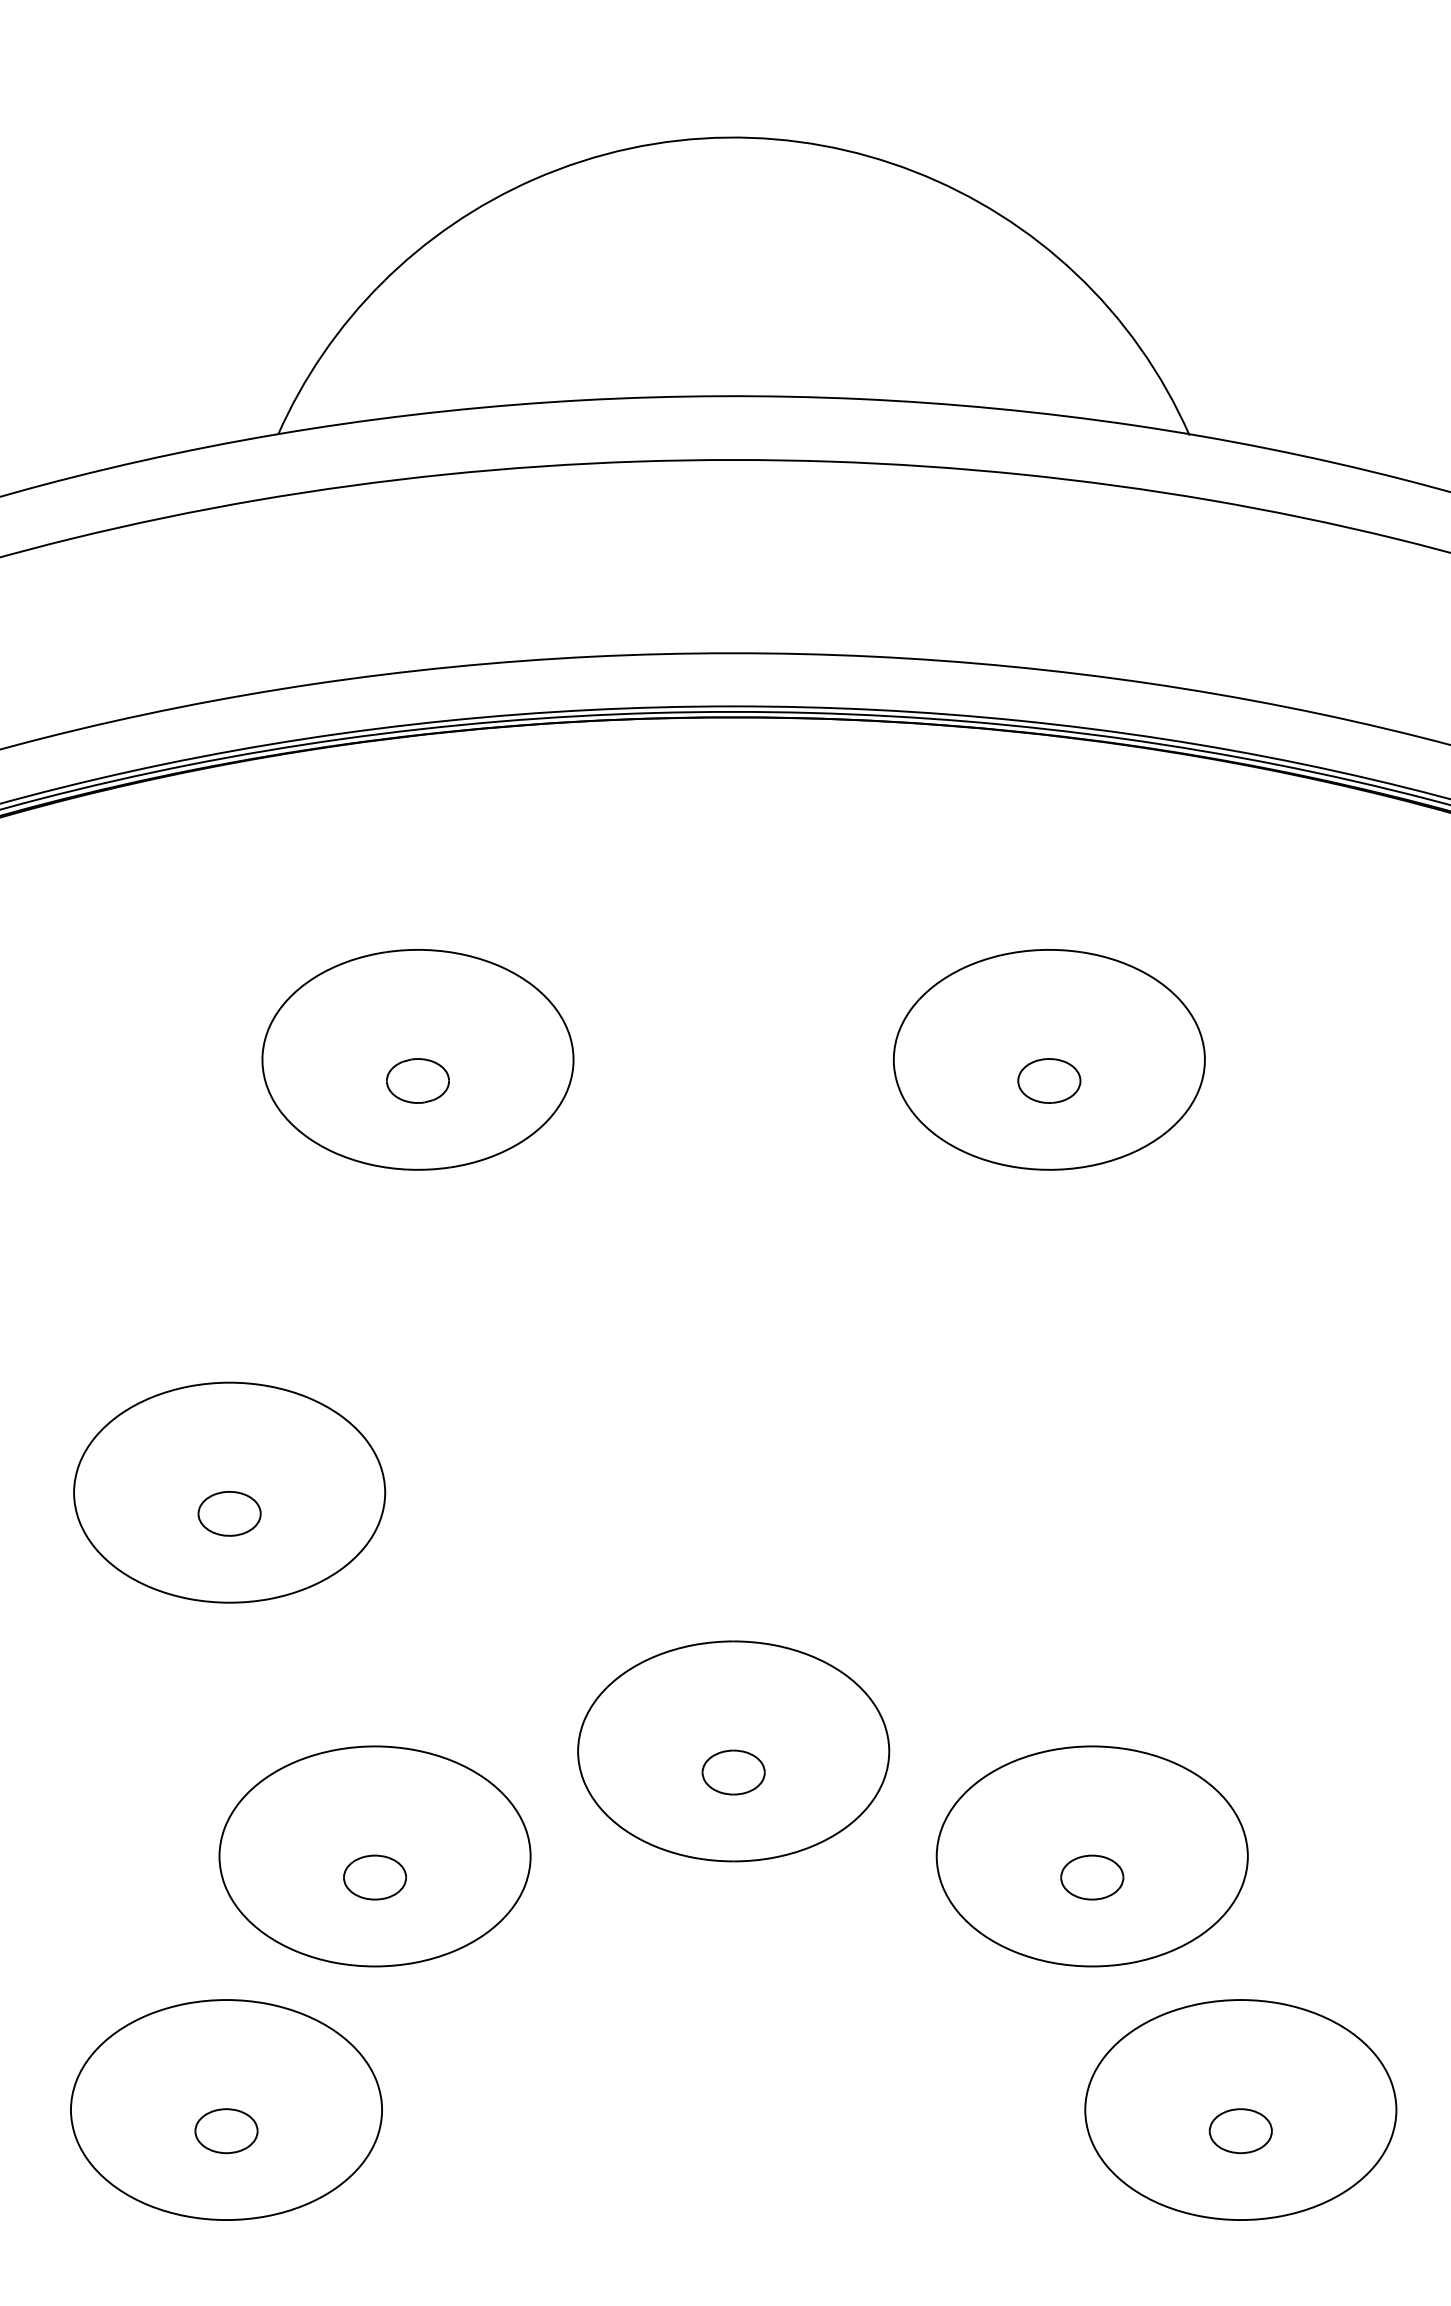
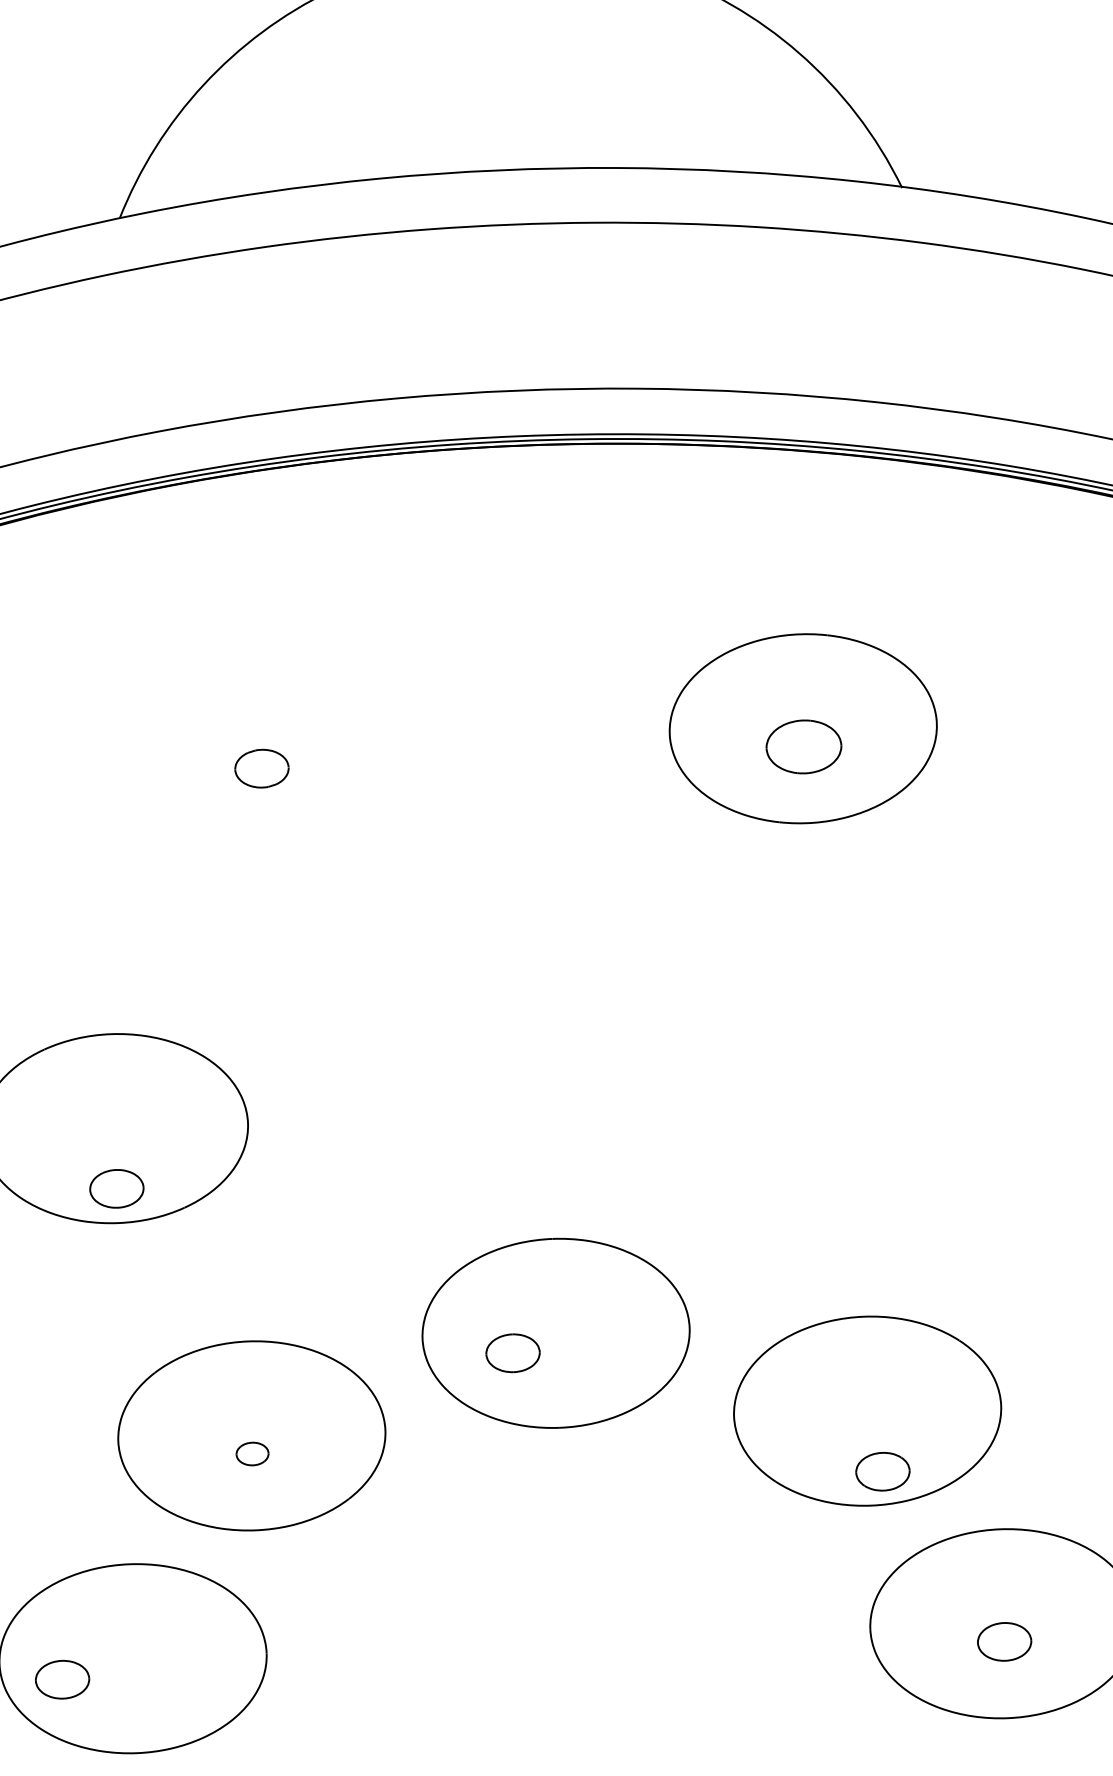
part: (417, 1059) -> (260, 750), removed
part: (1049, 1080) -> (804, 746), size x1.4
part: (229, 1513) -> (116, 1188), moved
part: (733, 1772) -> (512, 1353), moved
part: (374, 1877) -> (252, 1454), size x0.6
part: (1092, 1877) -> (883, 1471), moved
part: (226, 2131) -> (62, 1680), moved

